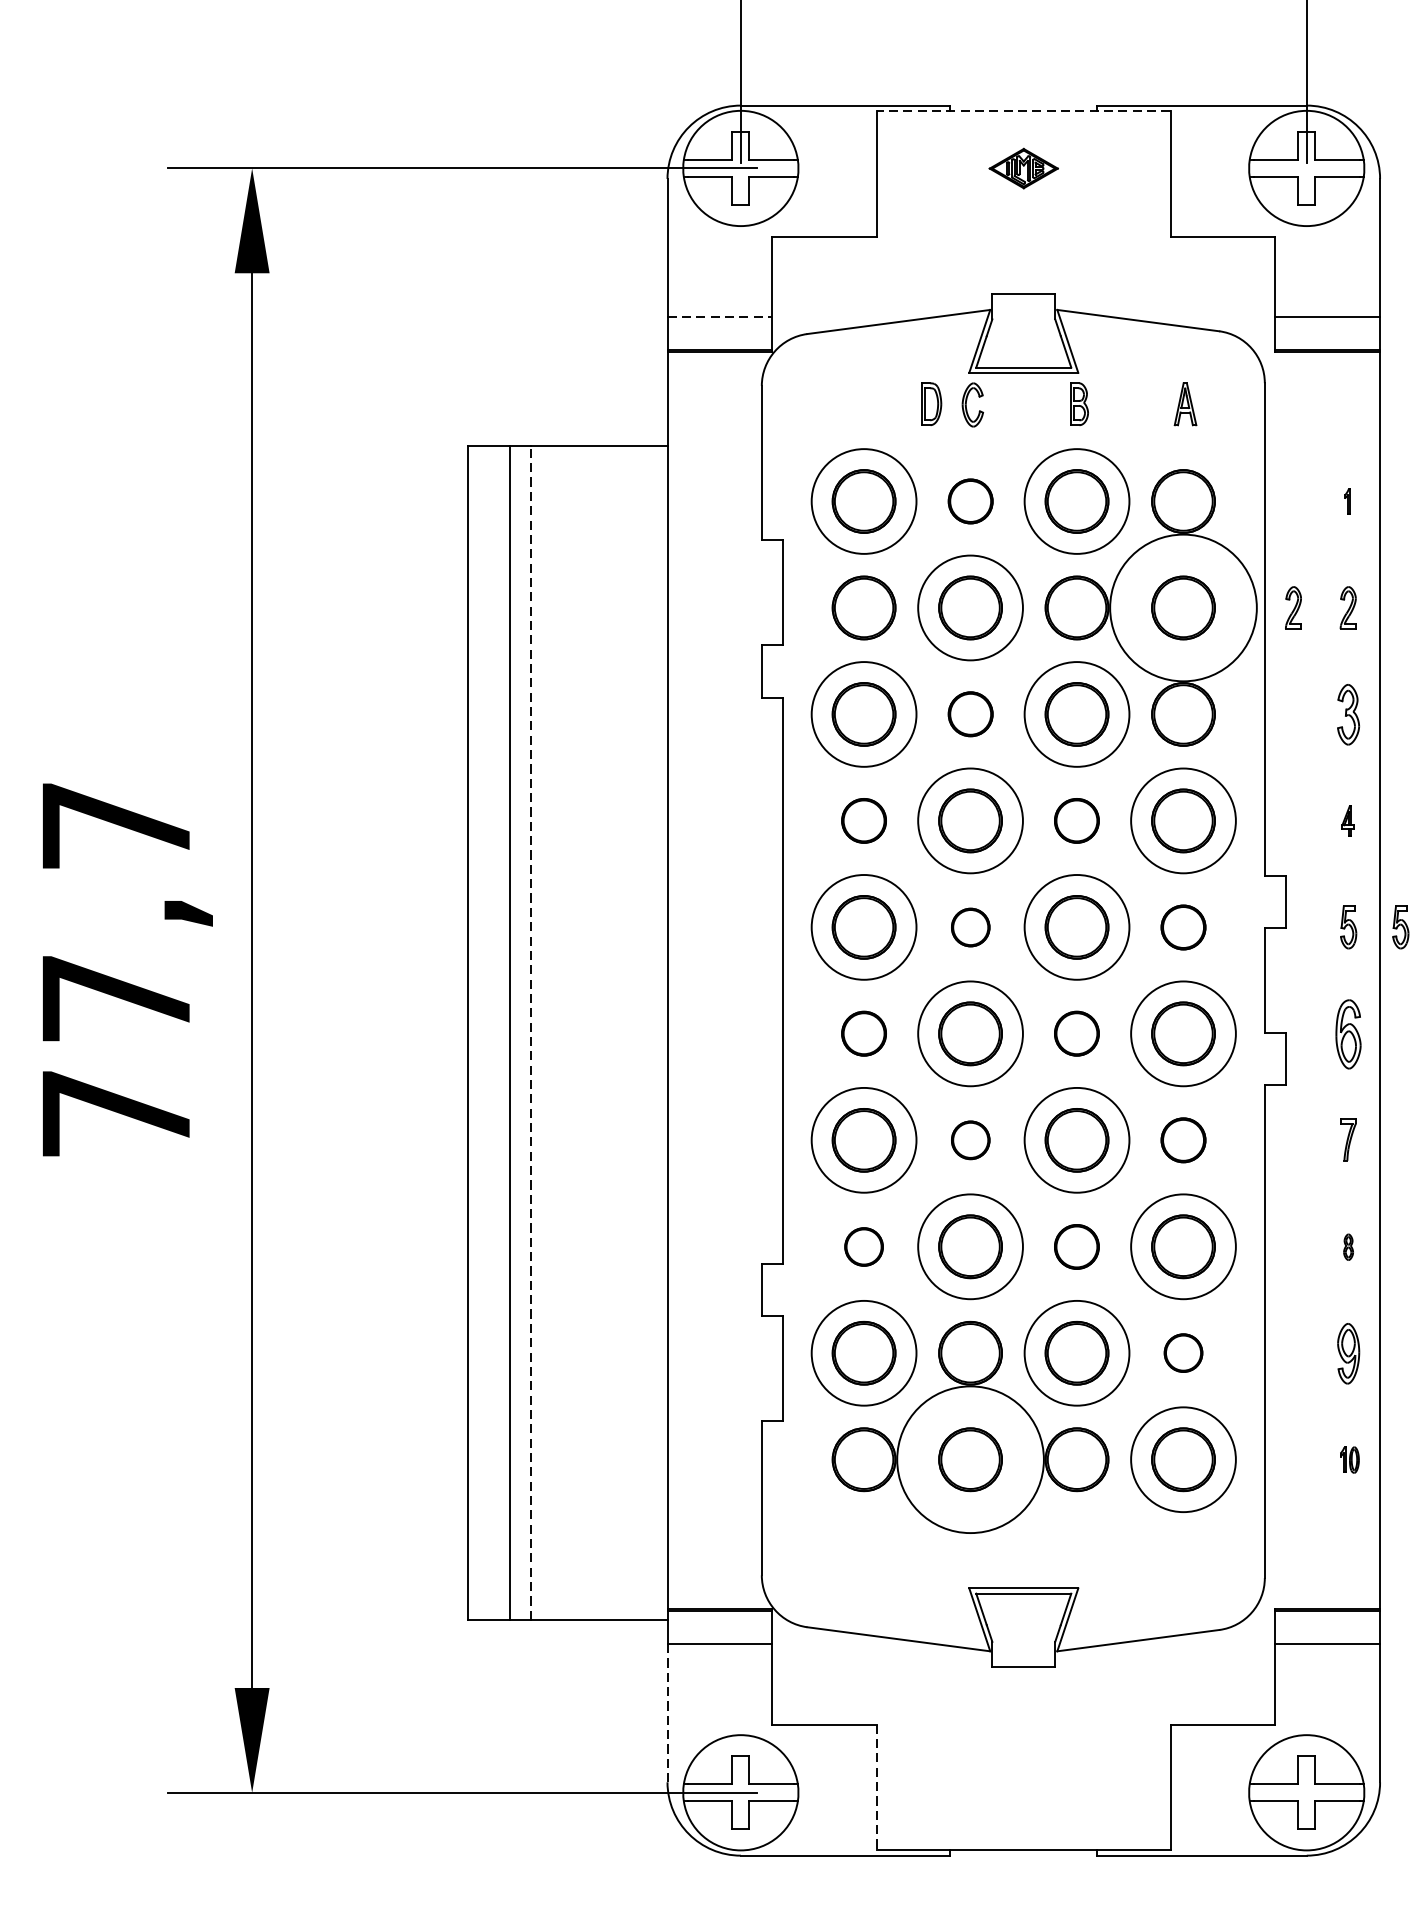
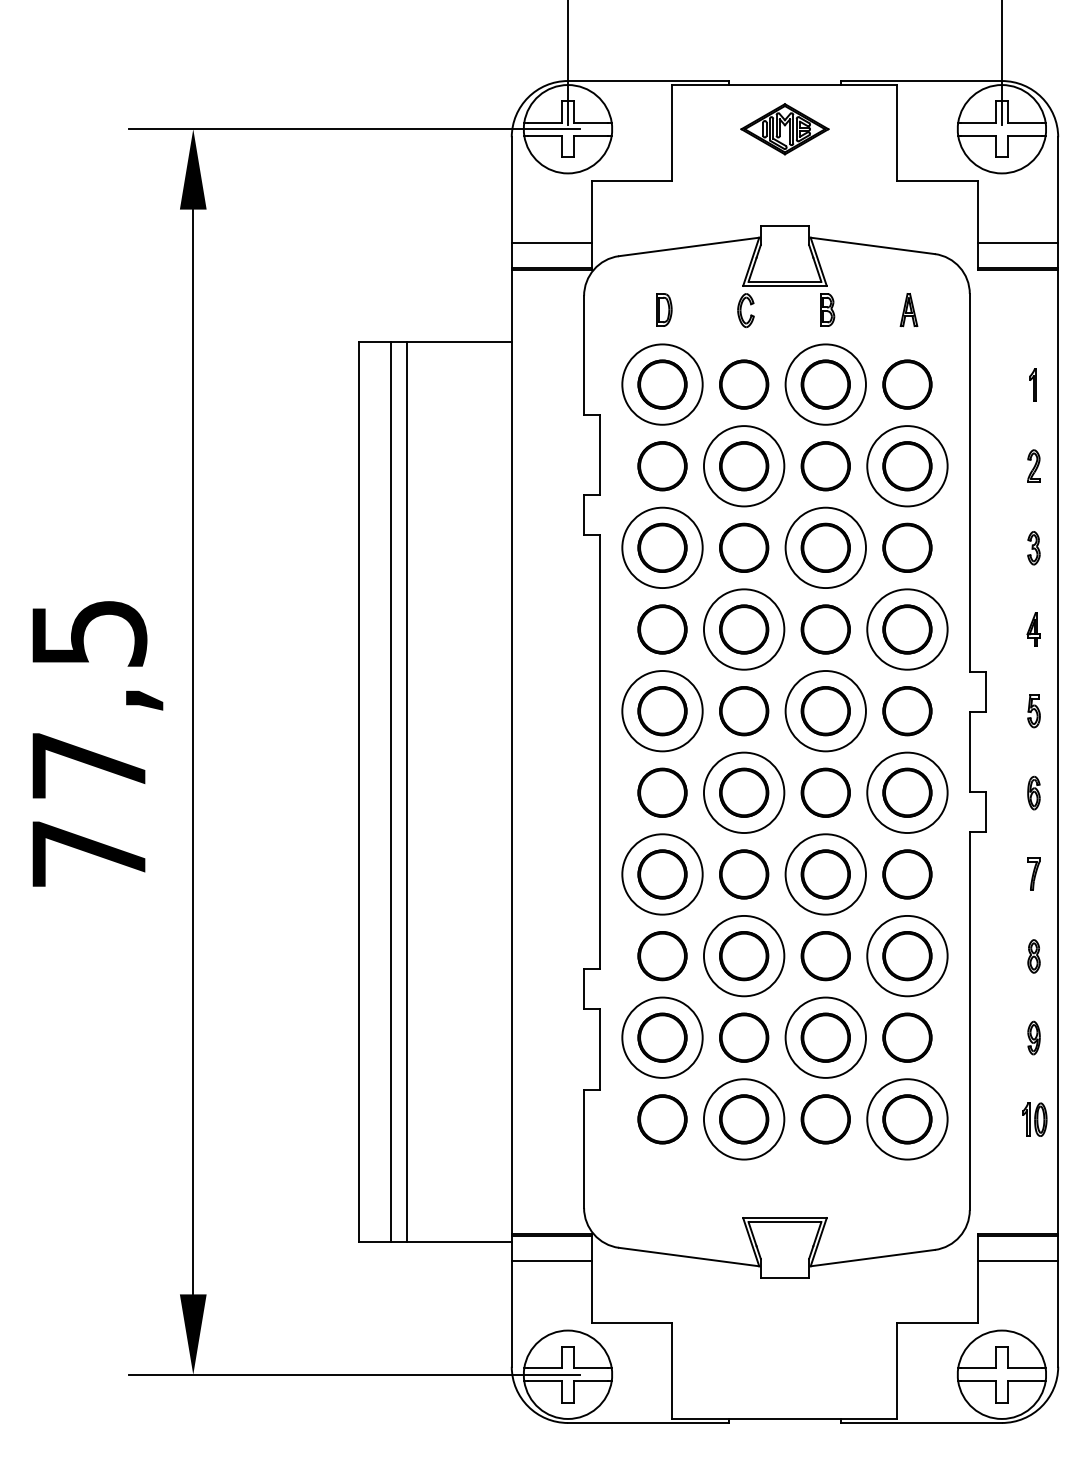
line: (1023, 111) -> (784, 85), dashed -> solid
part: (1023, 168) -> (784, 129), size x1.67
line: (720, 317) -> (552, 243), dashed -> solid
part: (931, 403) -> (664, 309), moved
part: (971, 501) -> (744, 384), size x1.43
part: (1346, 501) -> (1032, 384), size x1.67
part: (1293, 607) -> (991, 465), removed
circle: (1183, 608) -> (907, 466), size x0.71
part: (971, 713) -> (744, 547), size x1.43
part: (1347, 715) -> (1033, 548), size x0.71
circle: (864, 820) -> (662, 629), size x1.43
part: (1076, 820) -> (825, 629), size x1.43
part: (1347, 820) -> (1033, 629), size x1.43
text: (116, 826) -> (89, 633), 77,7 -> 77,5
part: (971, 927) -> (744, 711), size x1.67
part: (1183, 927) -> (907, 711), size x1.43
part: (1400, 927) -> (1073, 711), removed
line: (531, 1033) -> (407, 792), dashed -> solid
part: (864, 1033) -> (662, 792), size x1.43
part: (1076, 1033) -> (825, 792), size x1.43
part: (1347, 1033) -> (1033, 792), size x0.62
part: (971, 1140) -> (744, 874), size x1.67
circle: (1183, 1140) -> (907, 874), size x1.43
part: (864, 1247) -> (662, 956), size x1.67
part: (1076, 1247) -> (825, 956), size x1.43
part: (1347, 1247) -> (1033, 956), size x1.67
part: (1183, 1352) -> (907, 1037), size x1.67
part: (1347, 1352) -> (1033, 1037), size x0.71
circle: (969, 1459) -> (743, 1119), size x0.71
part: (1349, 1459) -> (1034, 1119), size x1.67
line: (667, 1712) -> (511, 1313), dashed -> solid
line: (877, 1788) -> (672, 1371), dashed -> solid

